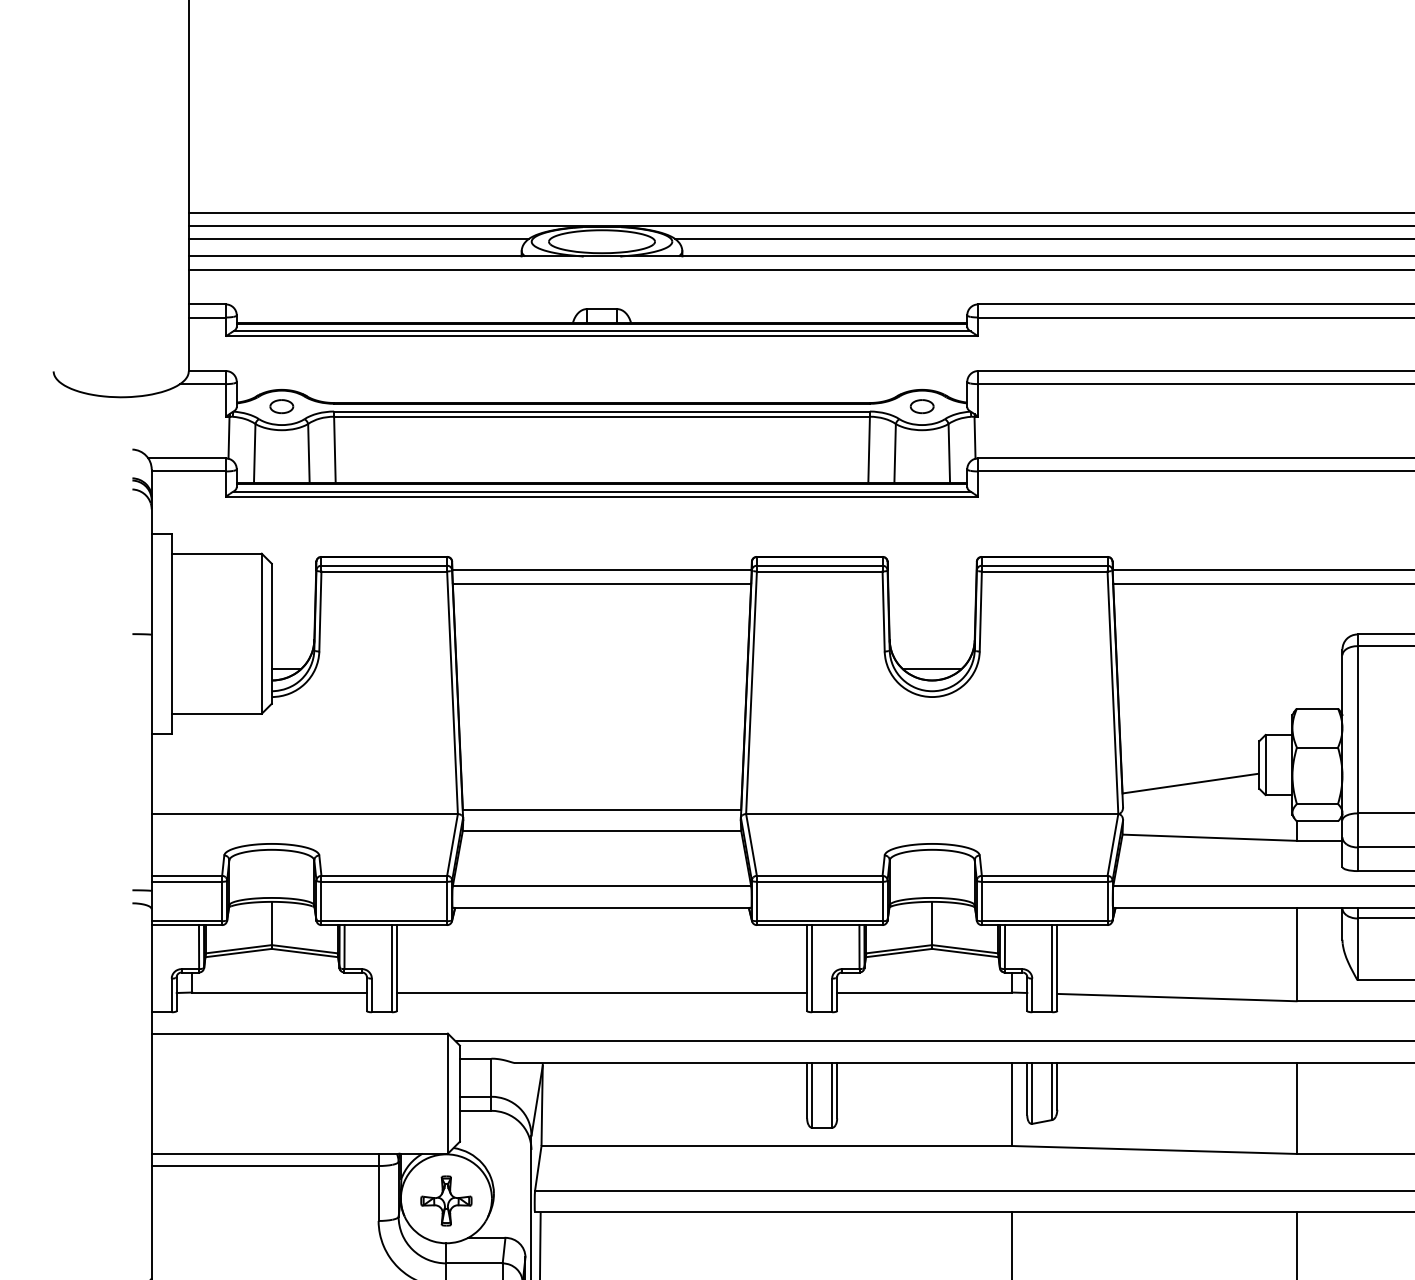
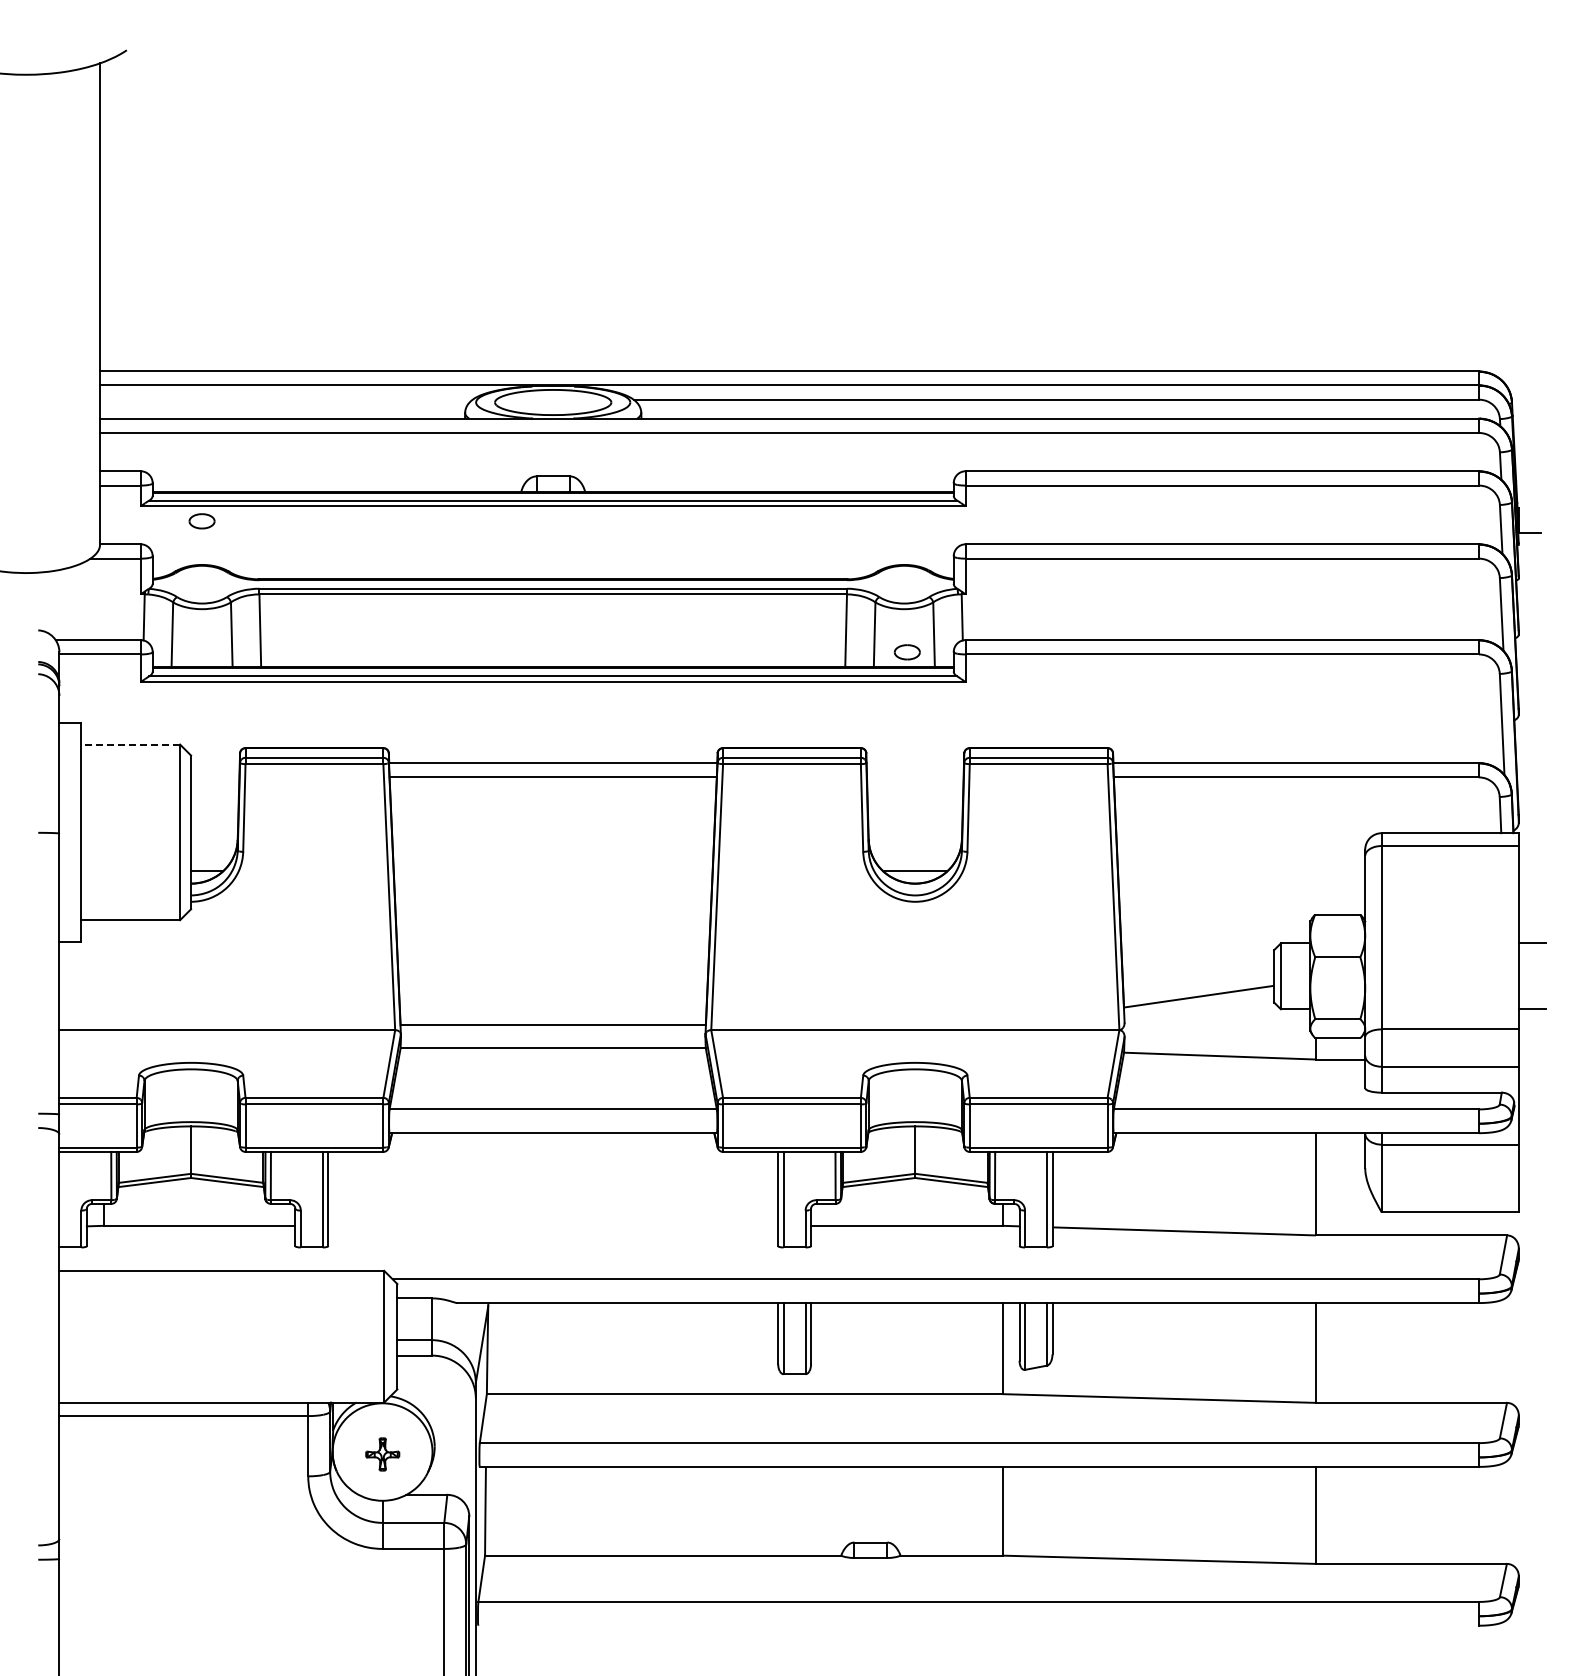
line: (358, 238) -> (286, 399), removed
part: (281, 406) -> (201, 521), moved
part: (921, 406) -> (906, 652), moved
line: (216, 553) -> (130, 744), solid -> dashed
line: (602, 992) -> (553, 1225), removed
part: (446, 1201) -> (382, 1454), size x0.6

